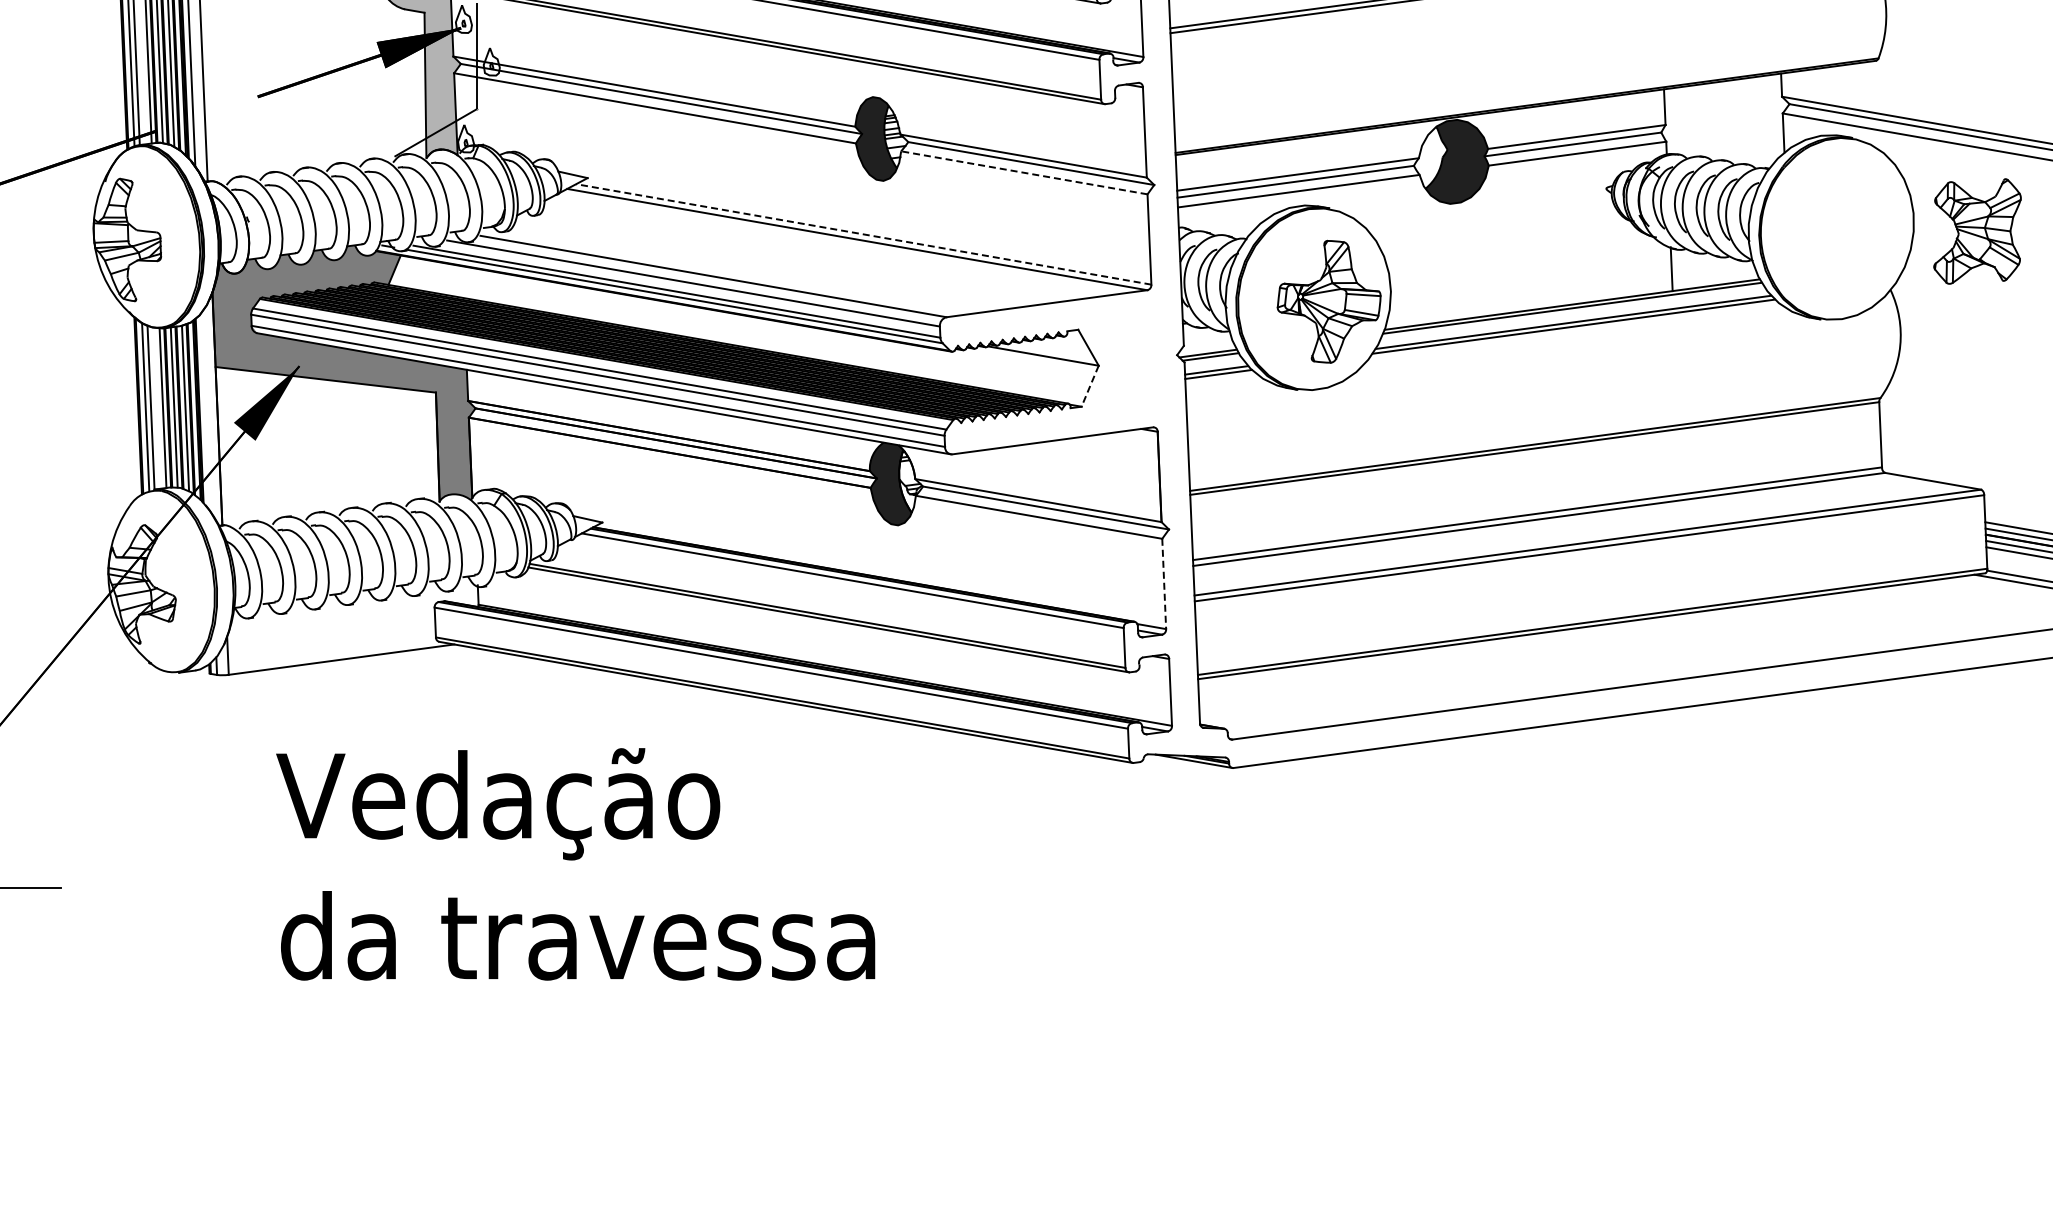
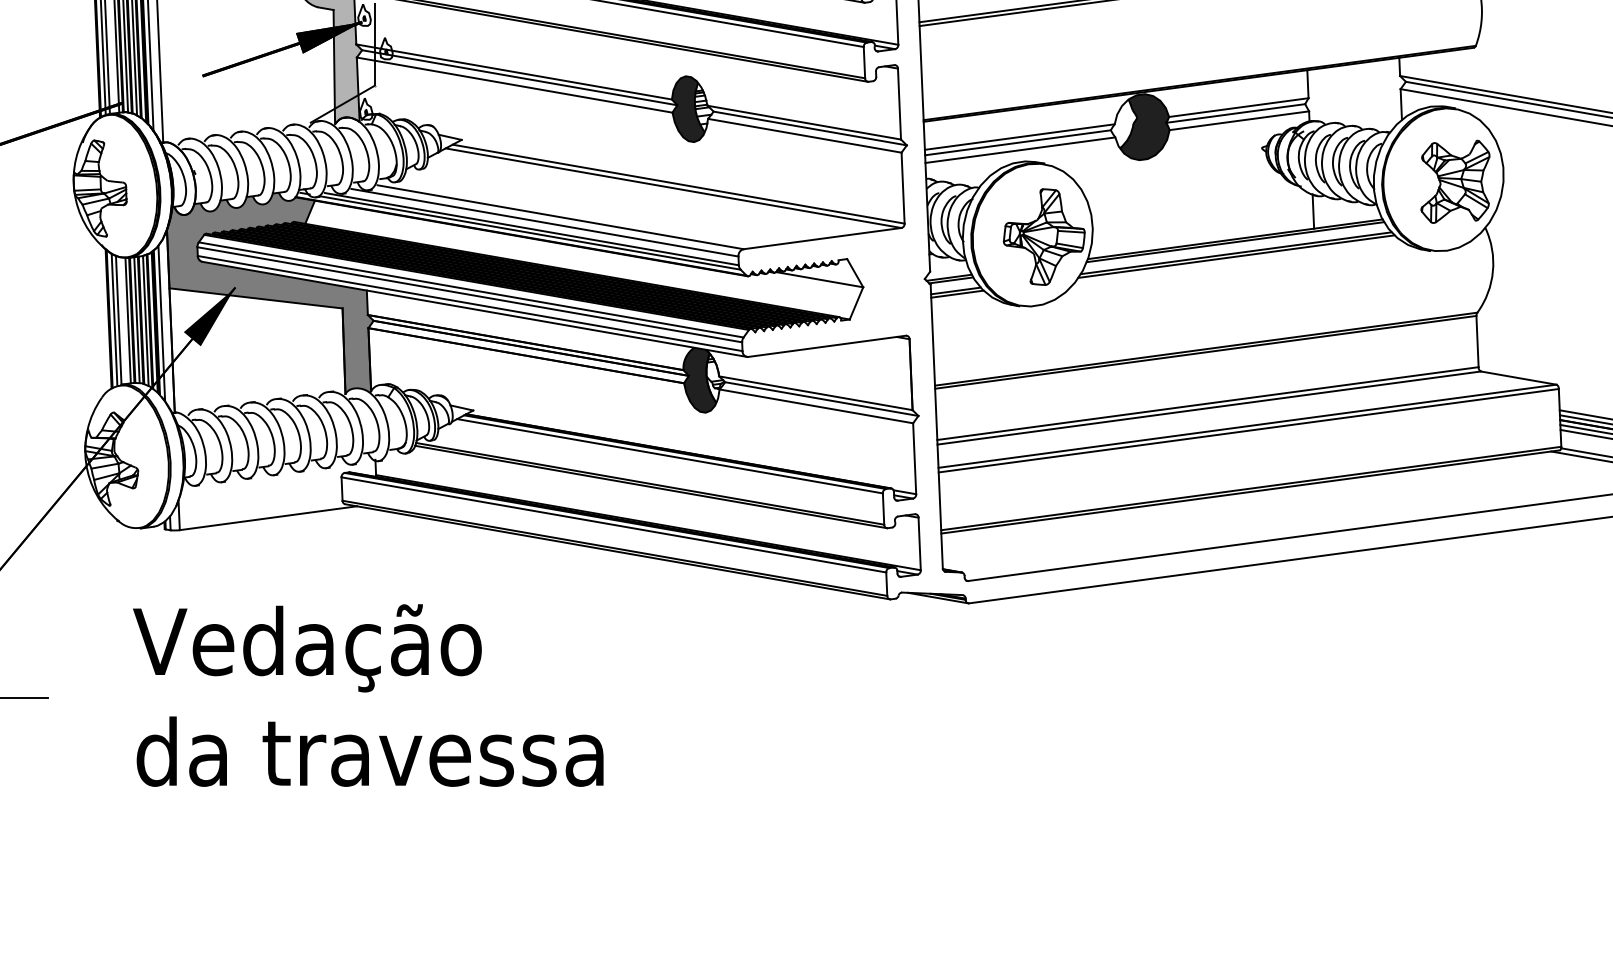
line: (1023, 172) -> (804, 135), dashed -> solid
part: (1977, 231) -> (1455, 181), moved
line: (863, 234) -> (678, 184), dashed -> solid
line: (1089, 386) -> (855, 303), dashed -> solid
line: (205, 411) -> (161, 323), added
line: (1164, 584) -> (914, 459), dashed -> solid
text: (575, 864) -> (368, 695), moved

